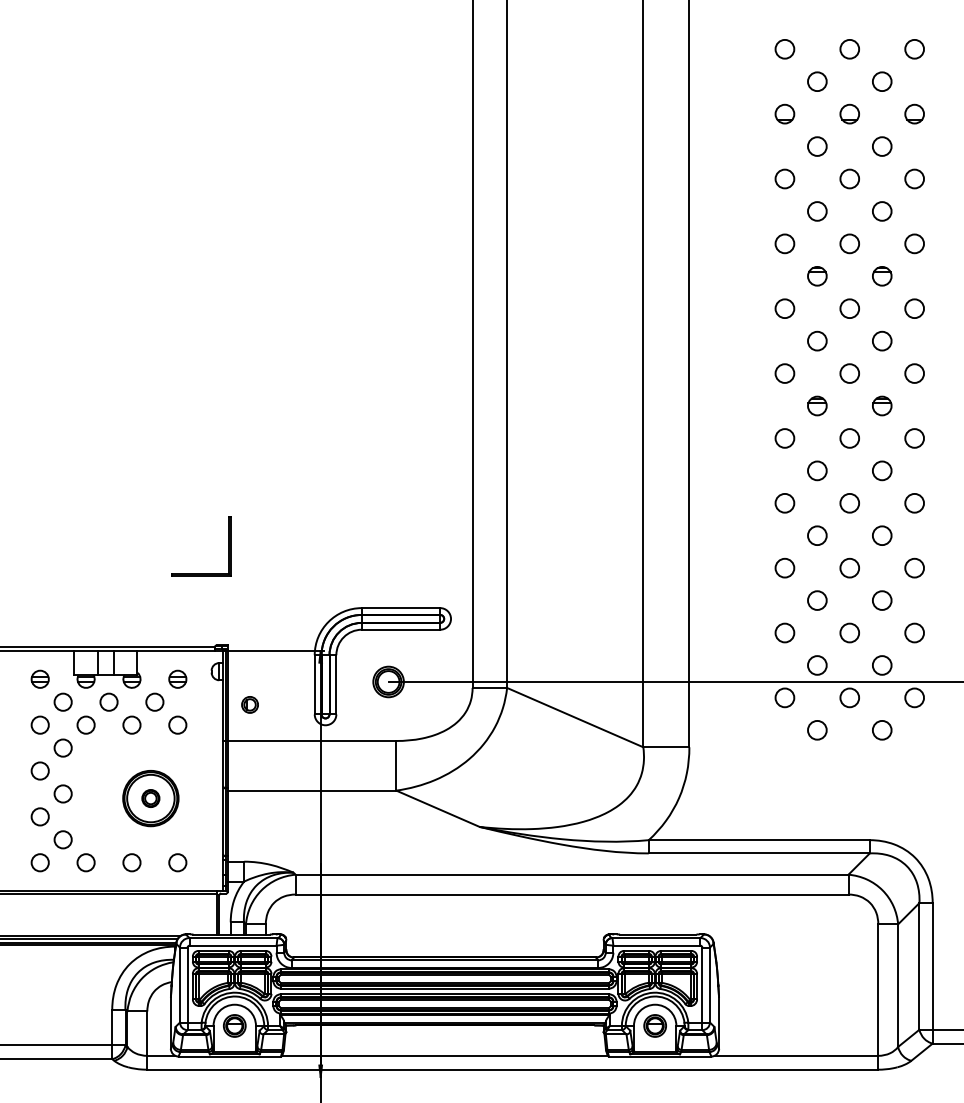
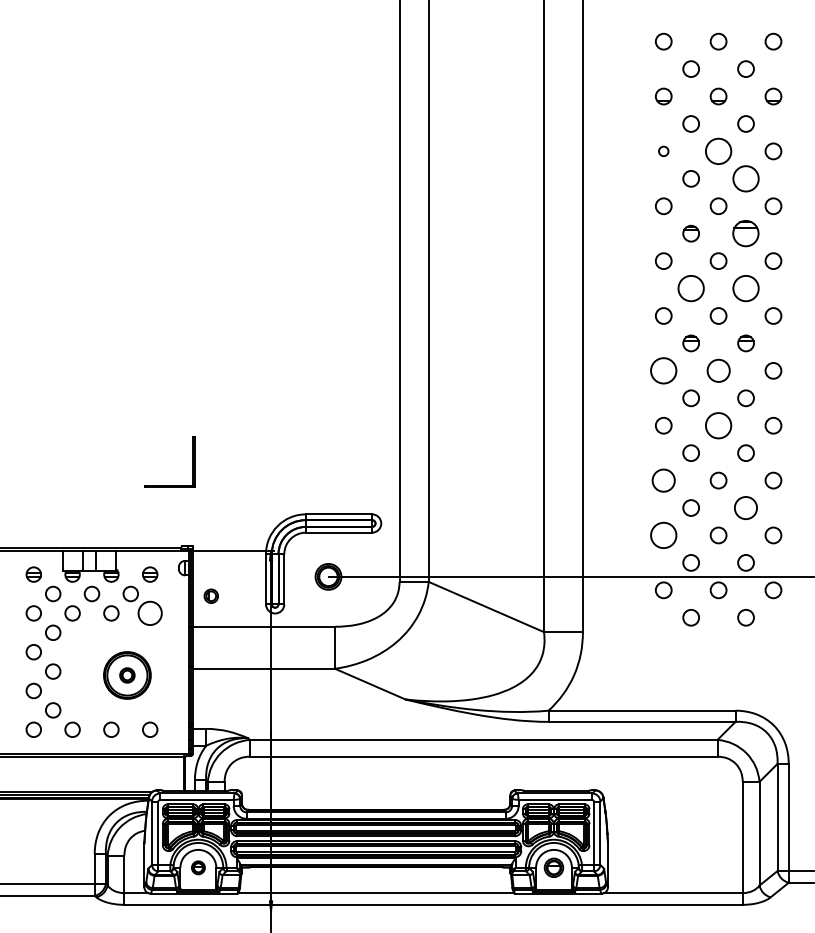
circle: (784, 178) -> (663, 150), size x0.6
circle: (849, 178) -> (718, 150), size x1.6
circle: (881, 211) -> (745, 178), size x1.6
part: (882, 276) -> (746, 233), size x1.6
circle: (817, 340) -> (691, 288), size x1.6
circle: (881, 340) -> (745, 288), size x1.6
circle: (784, 438) -> (663, 370), size x1.6
circle: (849, 438) -> (718, 370), size x1.4
circle: (849, 502) -> (718, 425), size x1.6
circle: (784, 567) -> (663, 480), size x1.4
circle: (882, 600) -> (746, 507), size x1.4
circle: (784, 632) -> (663, 535), size x1.6
circle: (177, 724) -> (149, 612), size x1.6
part: (234, 1025) -> (198, 867), size x0.7

